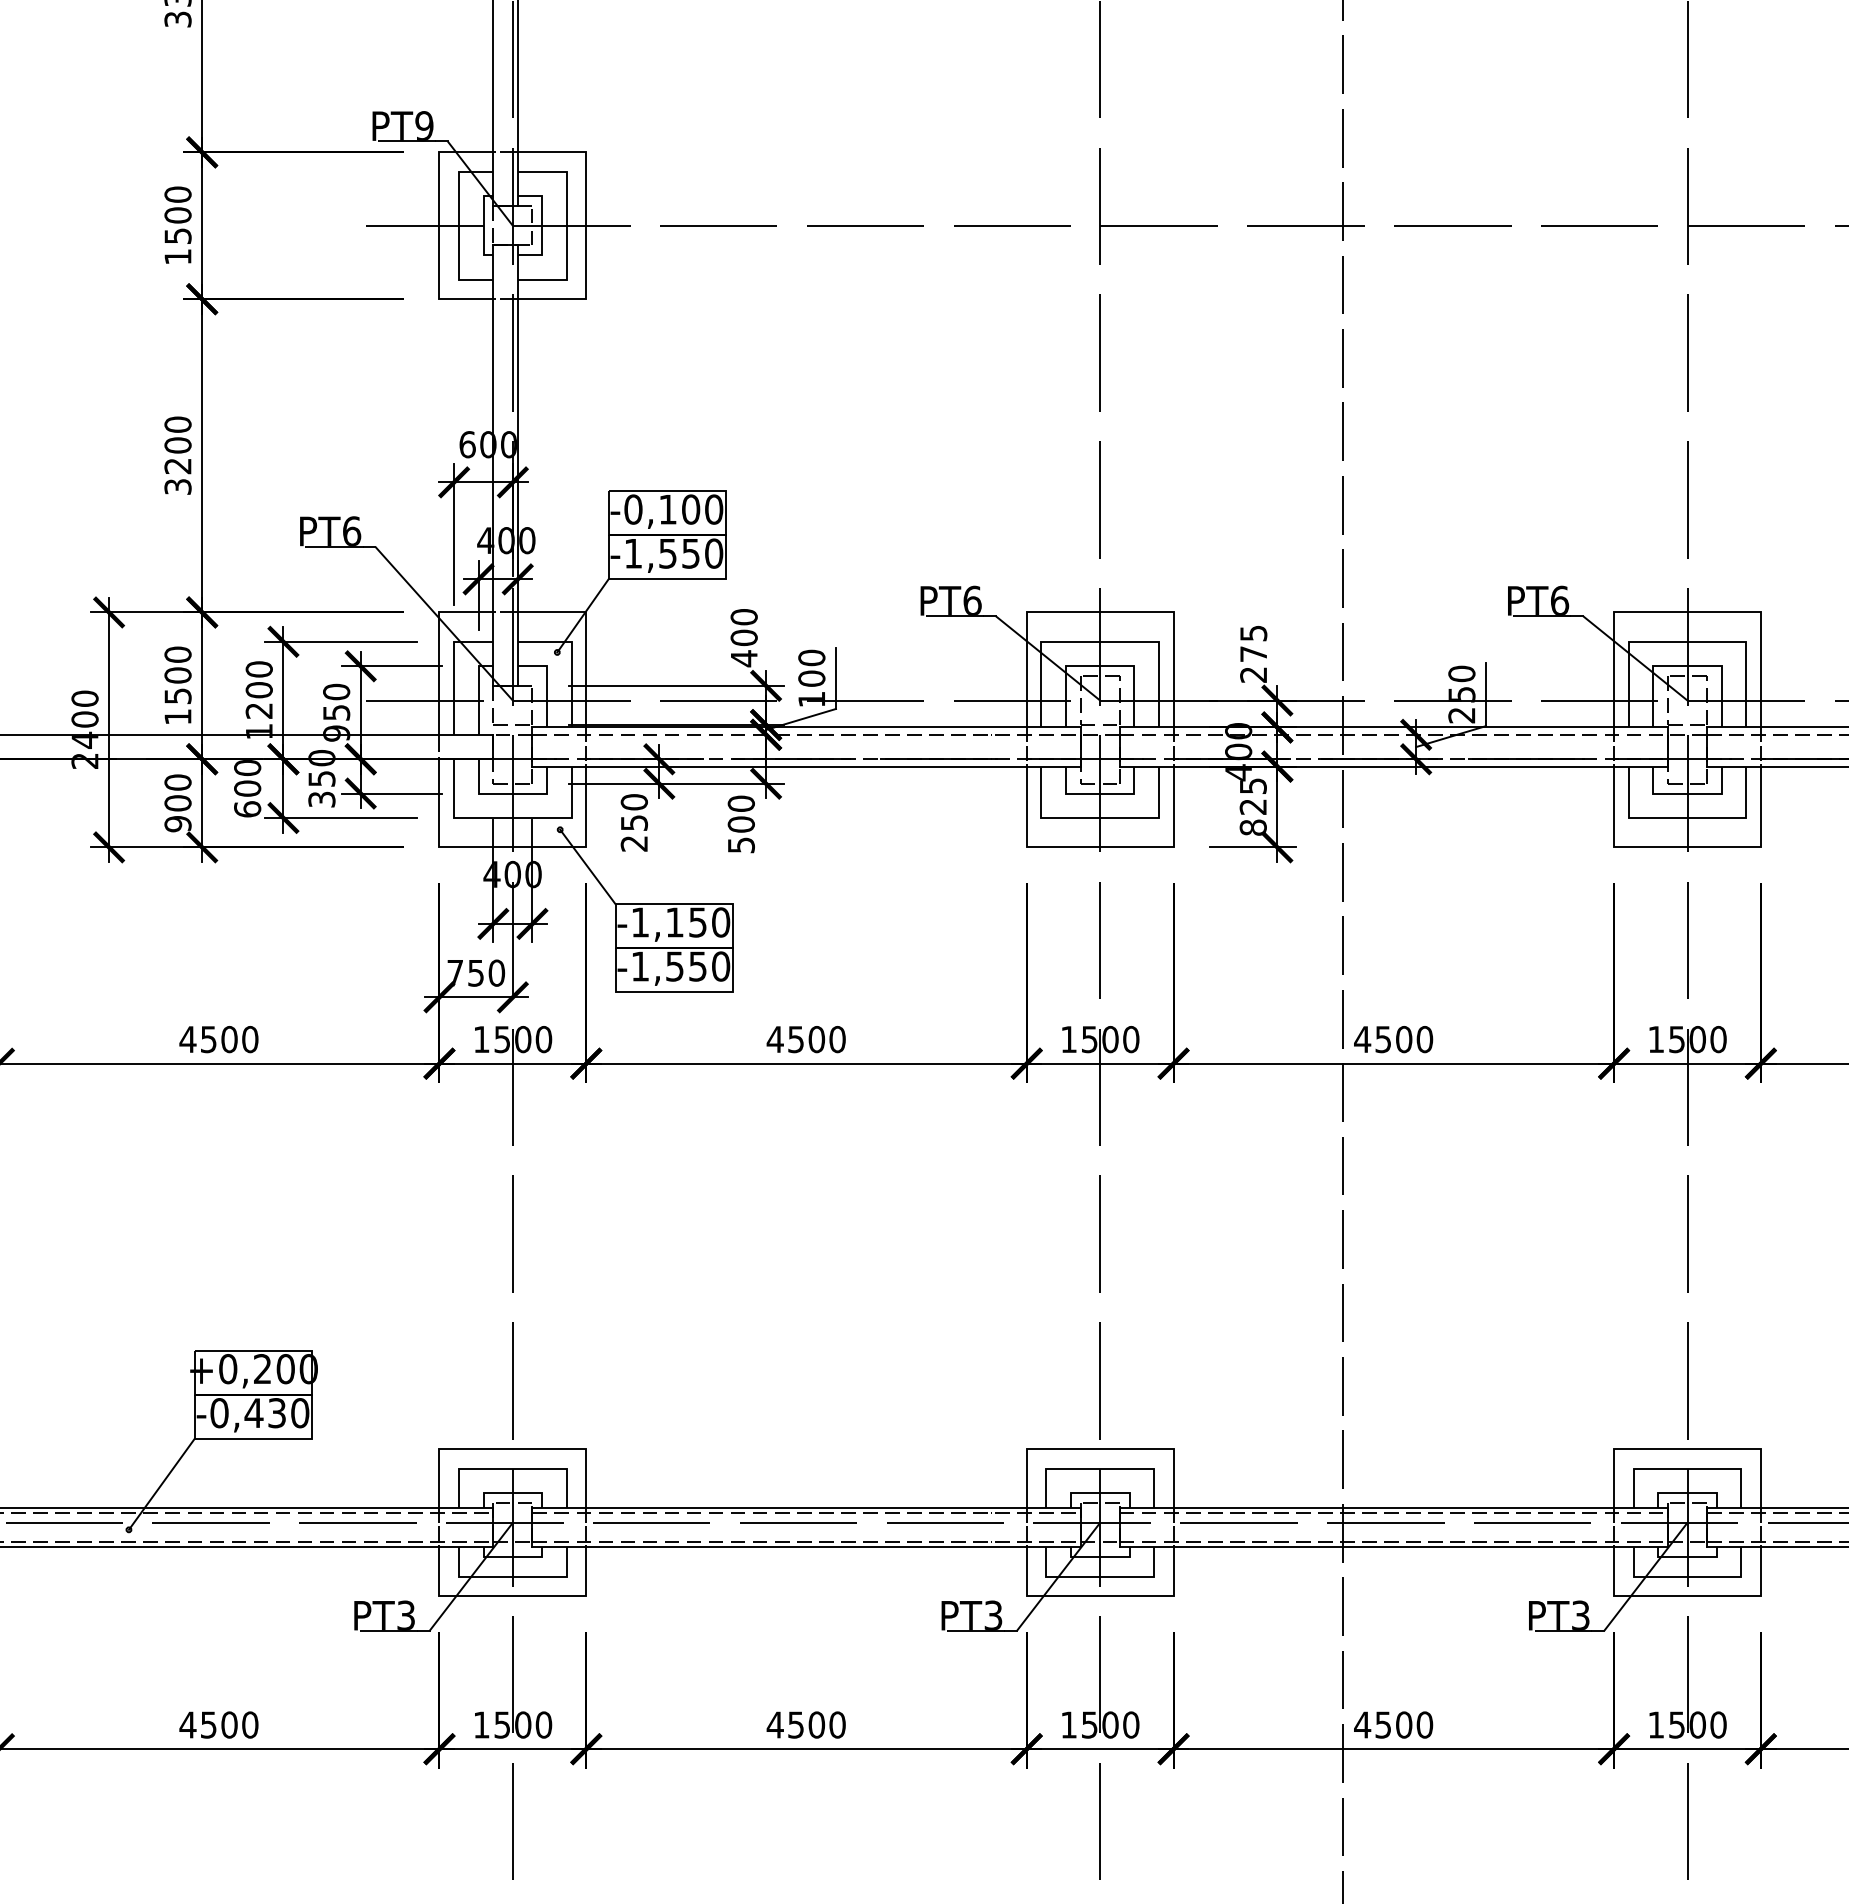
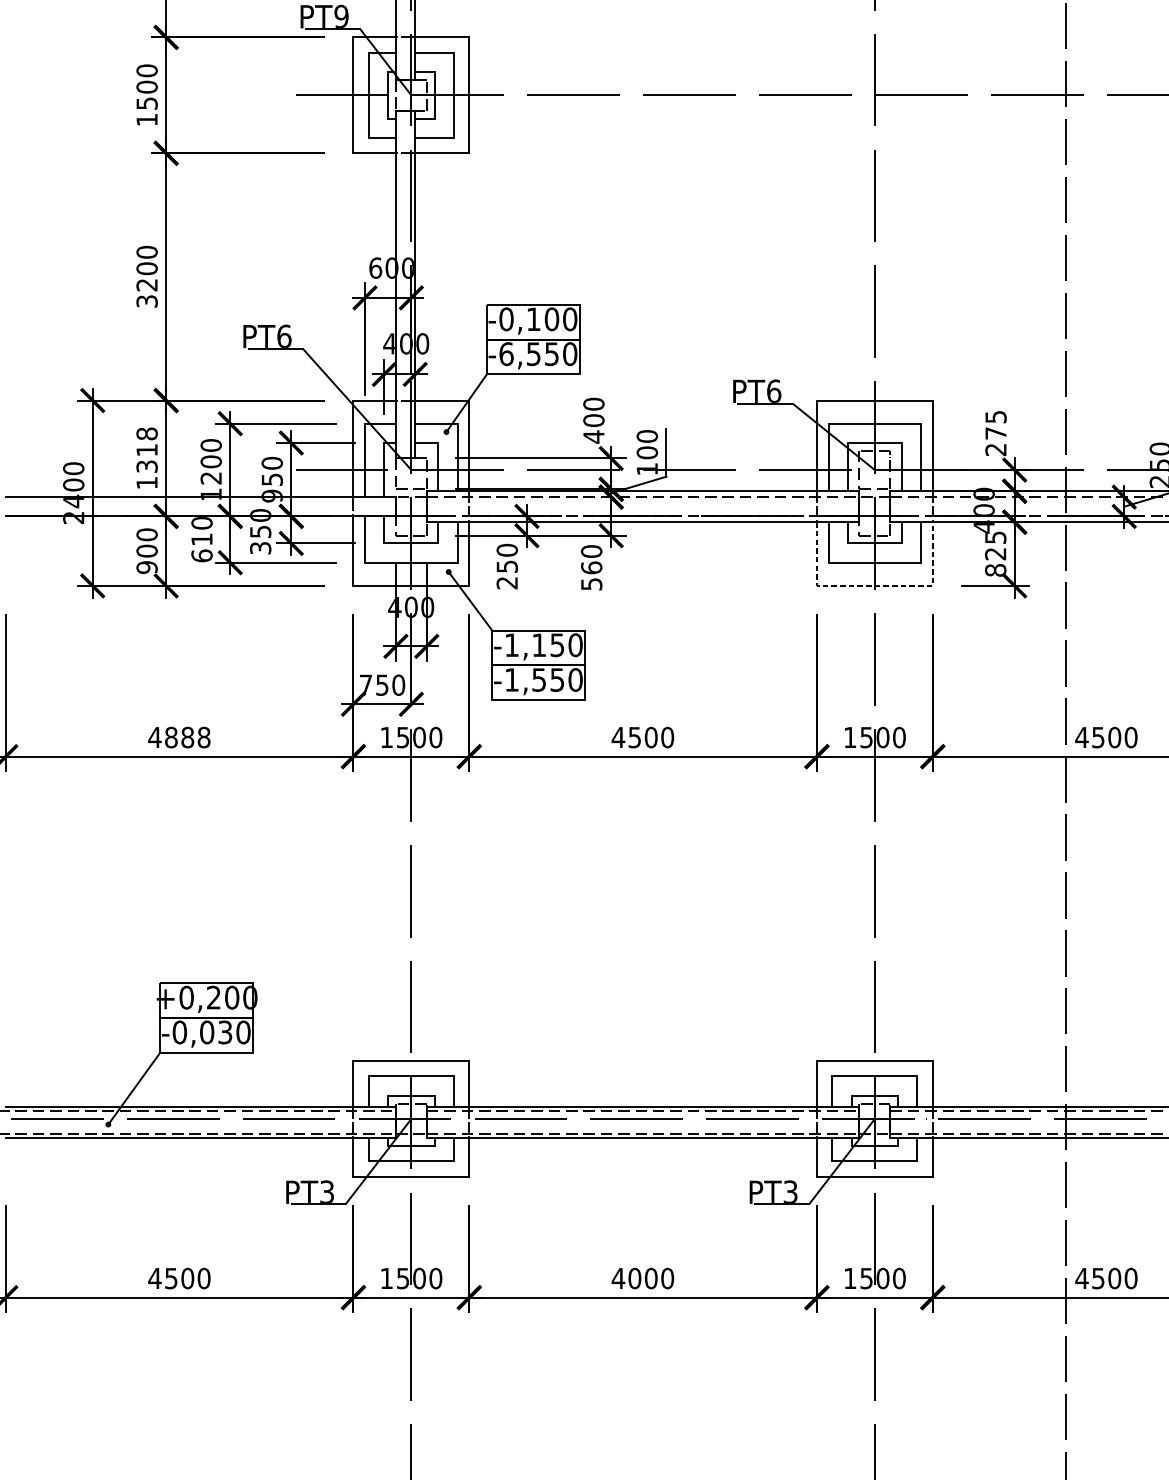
text: (633, 553) -> (506, 354), -1,550 -> -6,550
text: (177, 674) -> (146, 449), 1500 -> 1318
text: (247, 788) -> (201, 539), 600 -> 610
text: (740, 824) -> (591, 567), 500 -> 560
line: (1100, 847) -> (875, 586), solid -> dashed
text: (229, 1039) -> (187, 737), 4500 -> 4888
text: (253, 1413) -> (206, 1032), -0,430 -> -0,030
text: (796, 1724) -> (635, 1278), 4500 -> 4000

